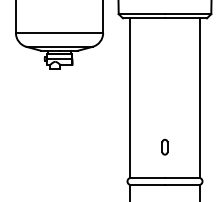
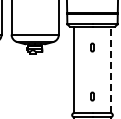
part: (165, 56) -> (92, 47), added
line: (200, 97) -> (111, 69), solid -> dashed

